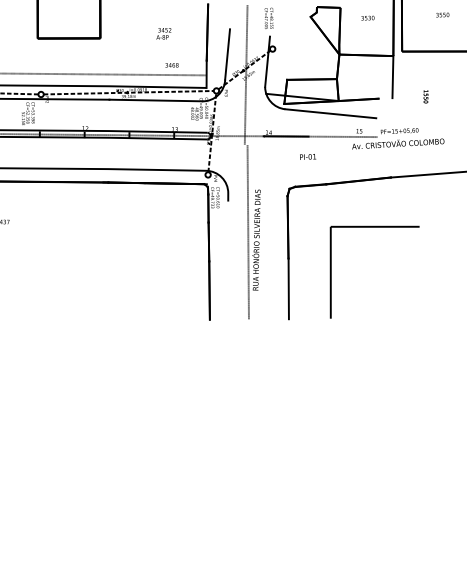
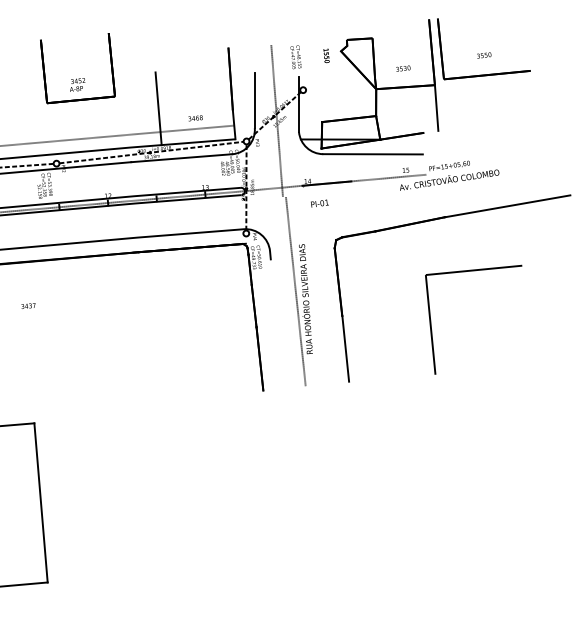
text: (442, 15) -> (484, 55), moved
text: (368, 18) -> (403, 68), moved
text: (163, 33) -> (77, 84), moved
line: (138, 53) -> (158, 108), added
text: (425, 96) -> (326, 55), moved
text: (307, 156) -> (319, 203), moved
part: (331, 268) -> (431, 320), moved

